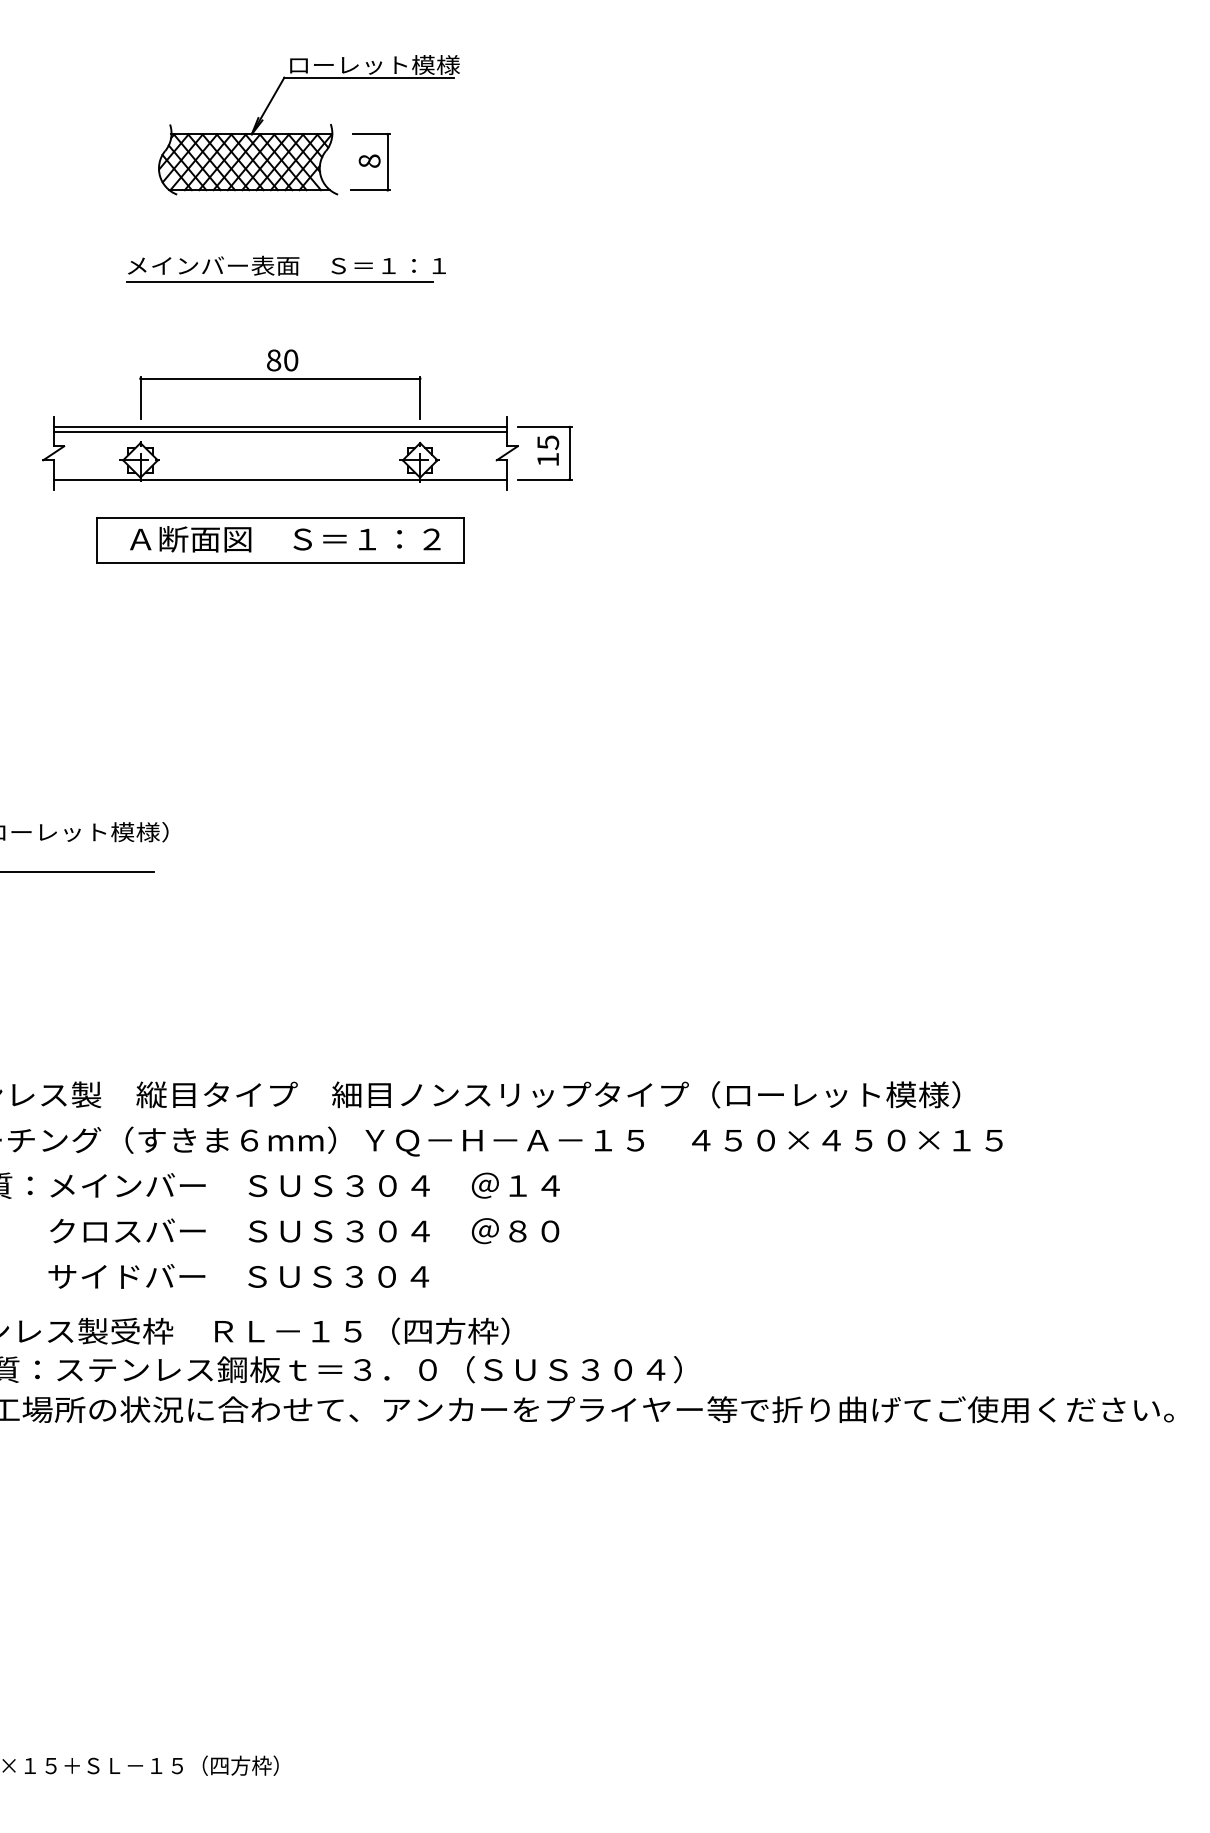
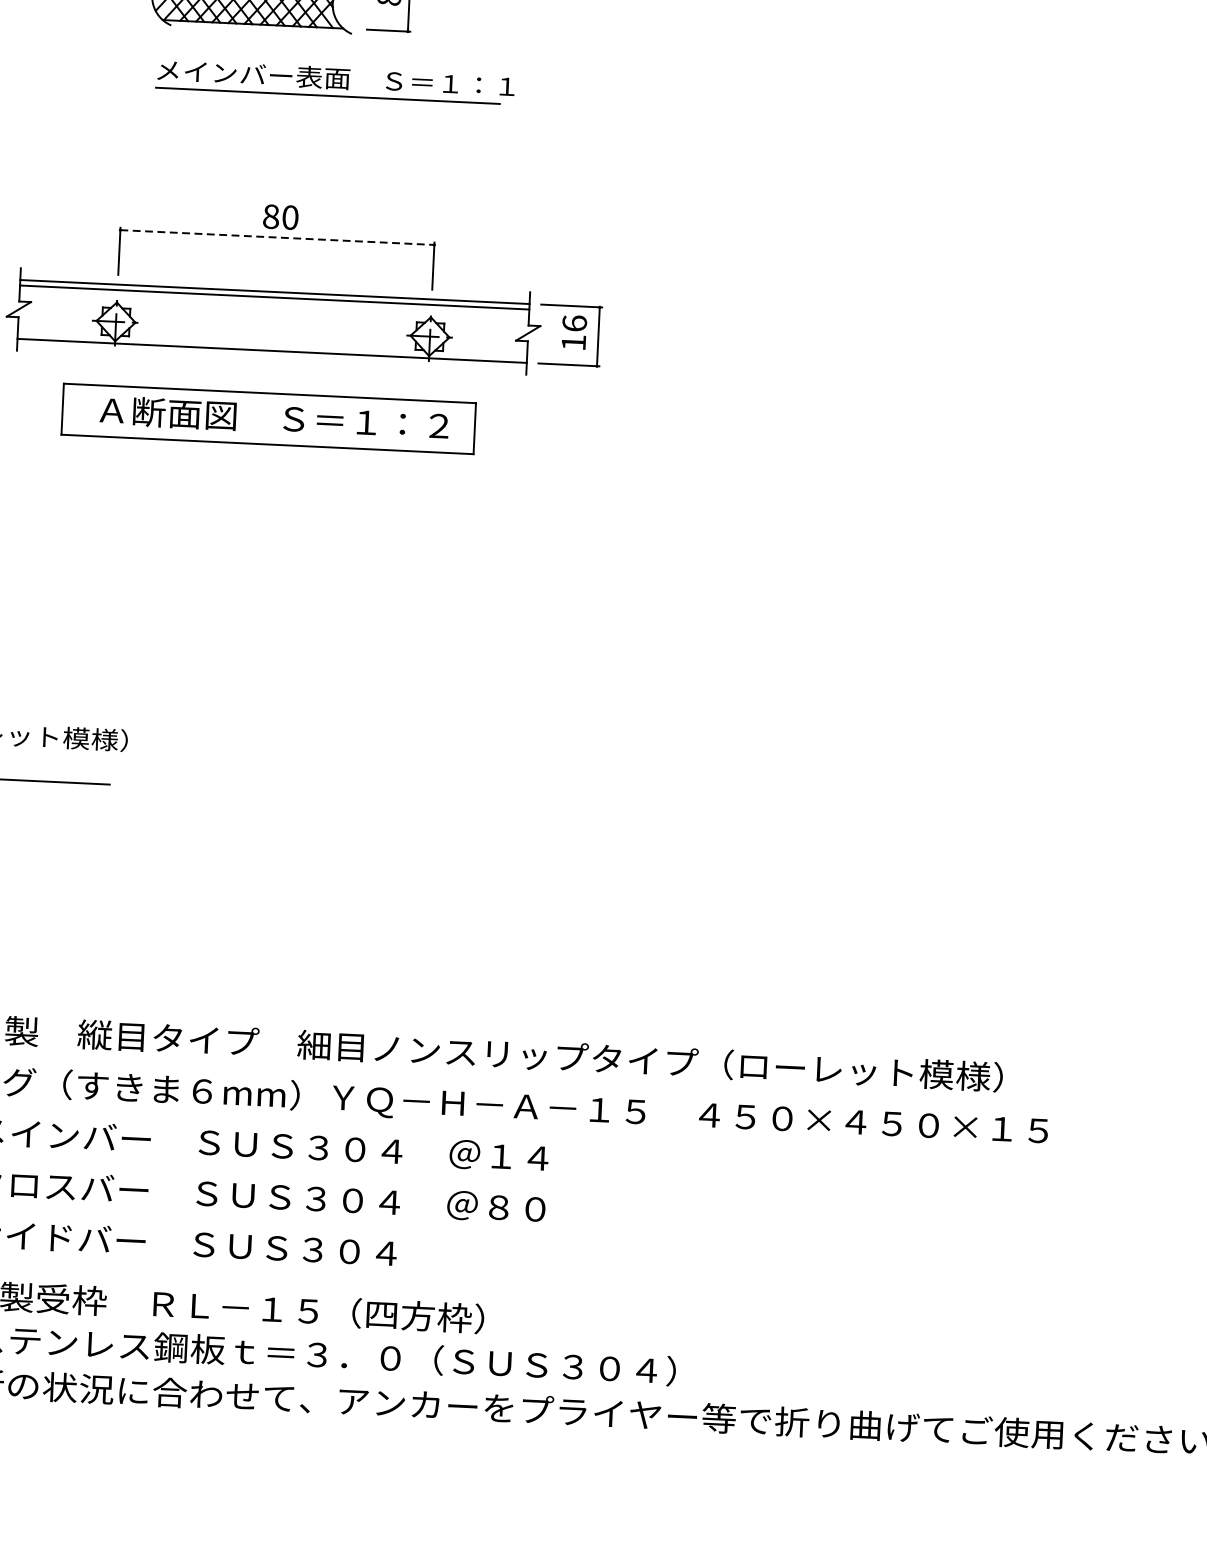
part: (285, 268) -> (334, 81), moved
line: (280, 378) -> (277, 237), solid -> dashed
text: (548, 442) -> (575, 323), 15 -> 16

